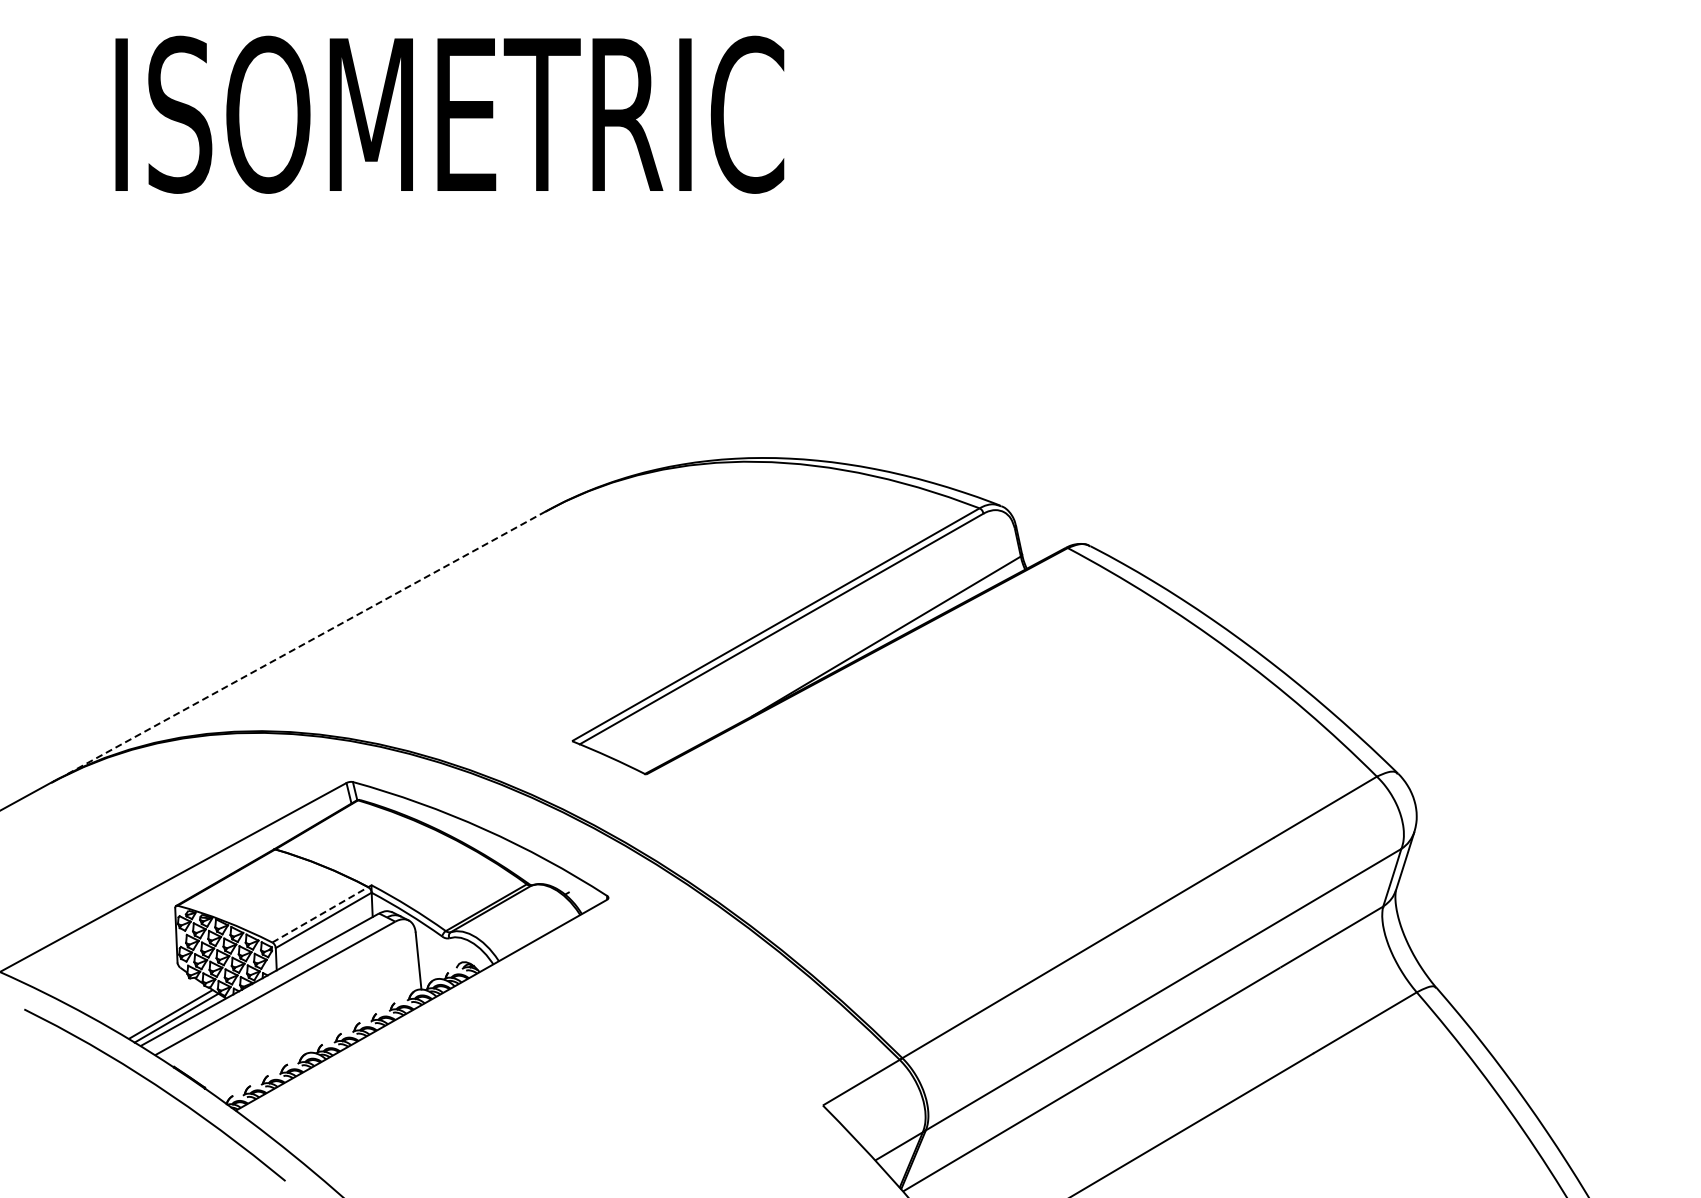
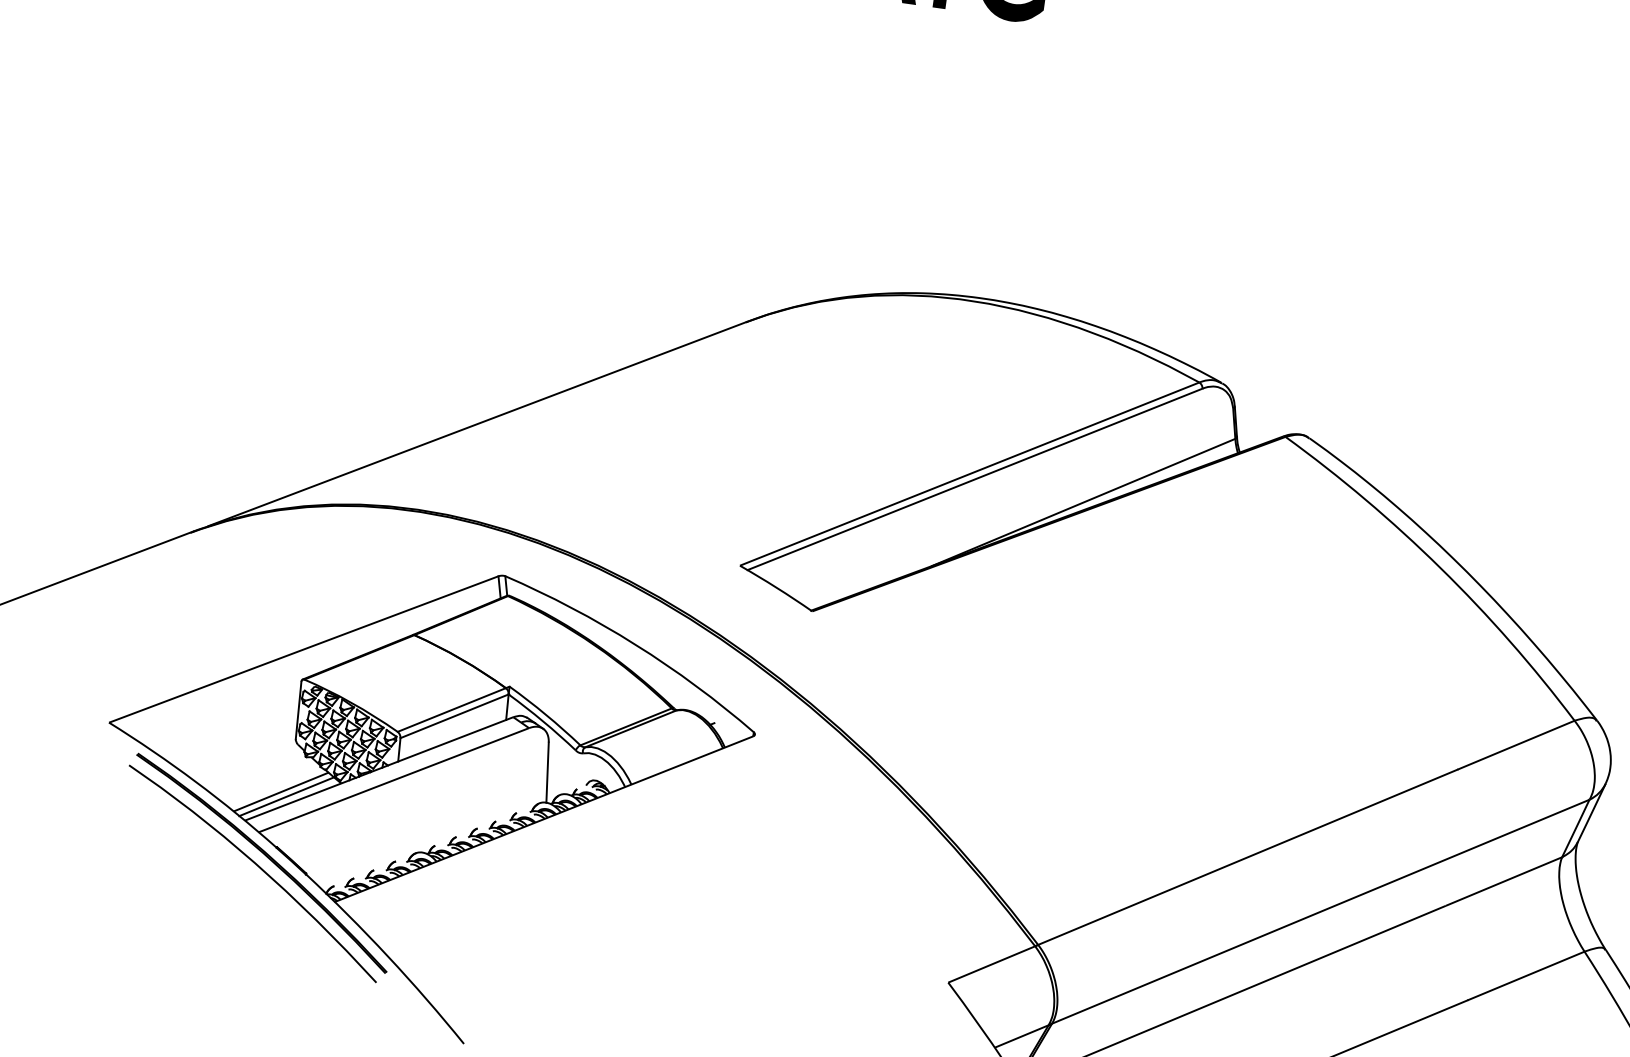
line: (306, 643) -> (477, 424), dashed -> solid
line: (320, 914) -> (452, 709), dashed -> solid
part: (166, 1078) -> (267, 858), added

